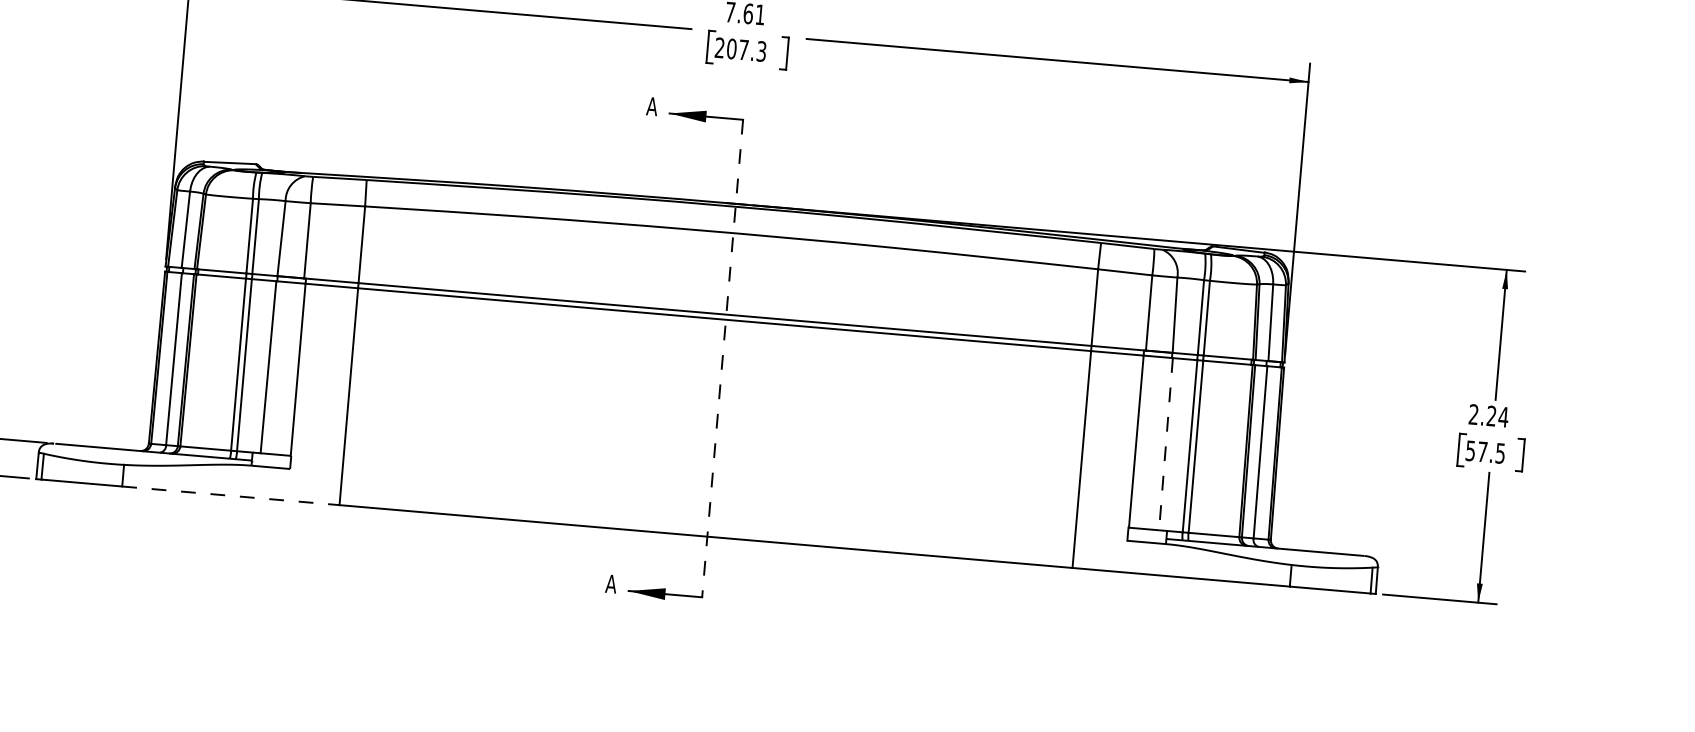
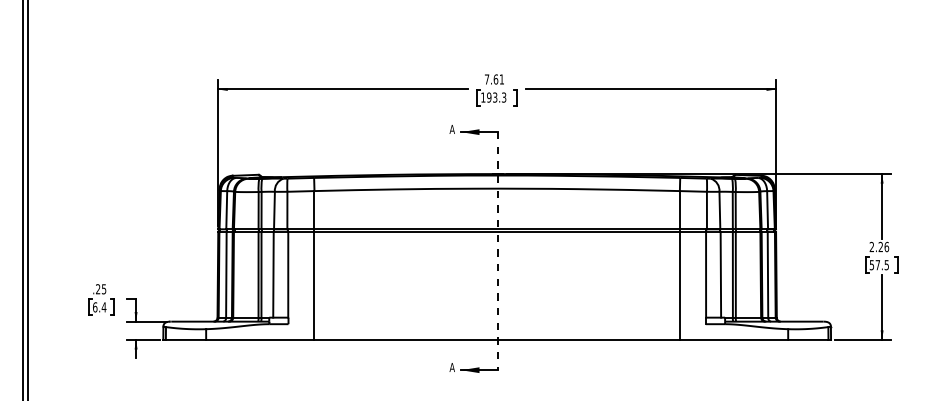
text: (732, 48) -> (489, 97), 207.3 -> 193.3
text: (1503, 416) -> (886, 246), 2.24 -> 2.26
line: (1165, 443) -> (720, 274), dashed -> solid
line: (231, 494) -> (260, 339), dashed -> solid

